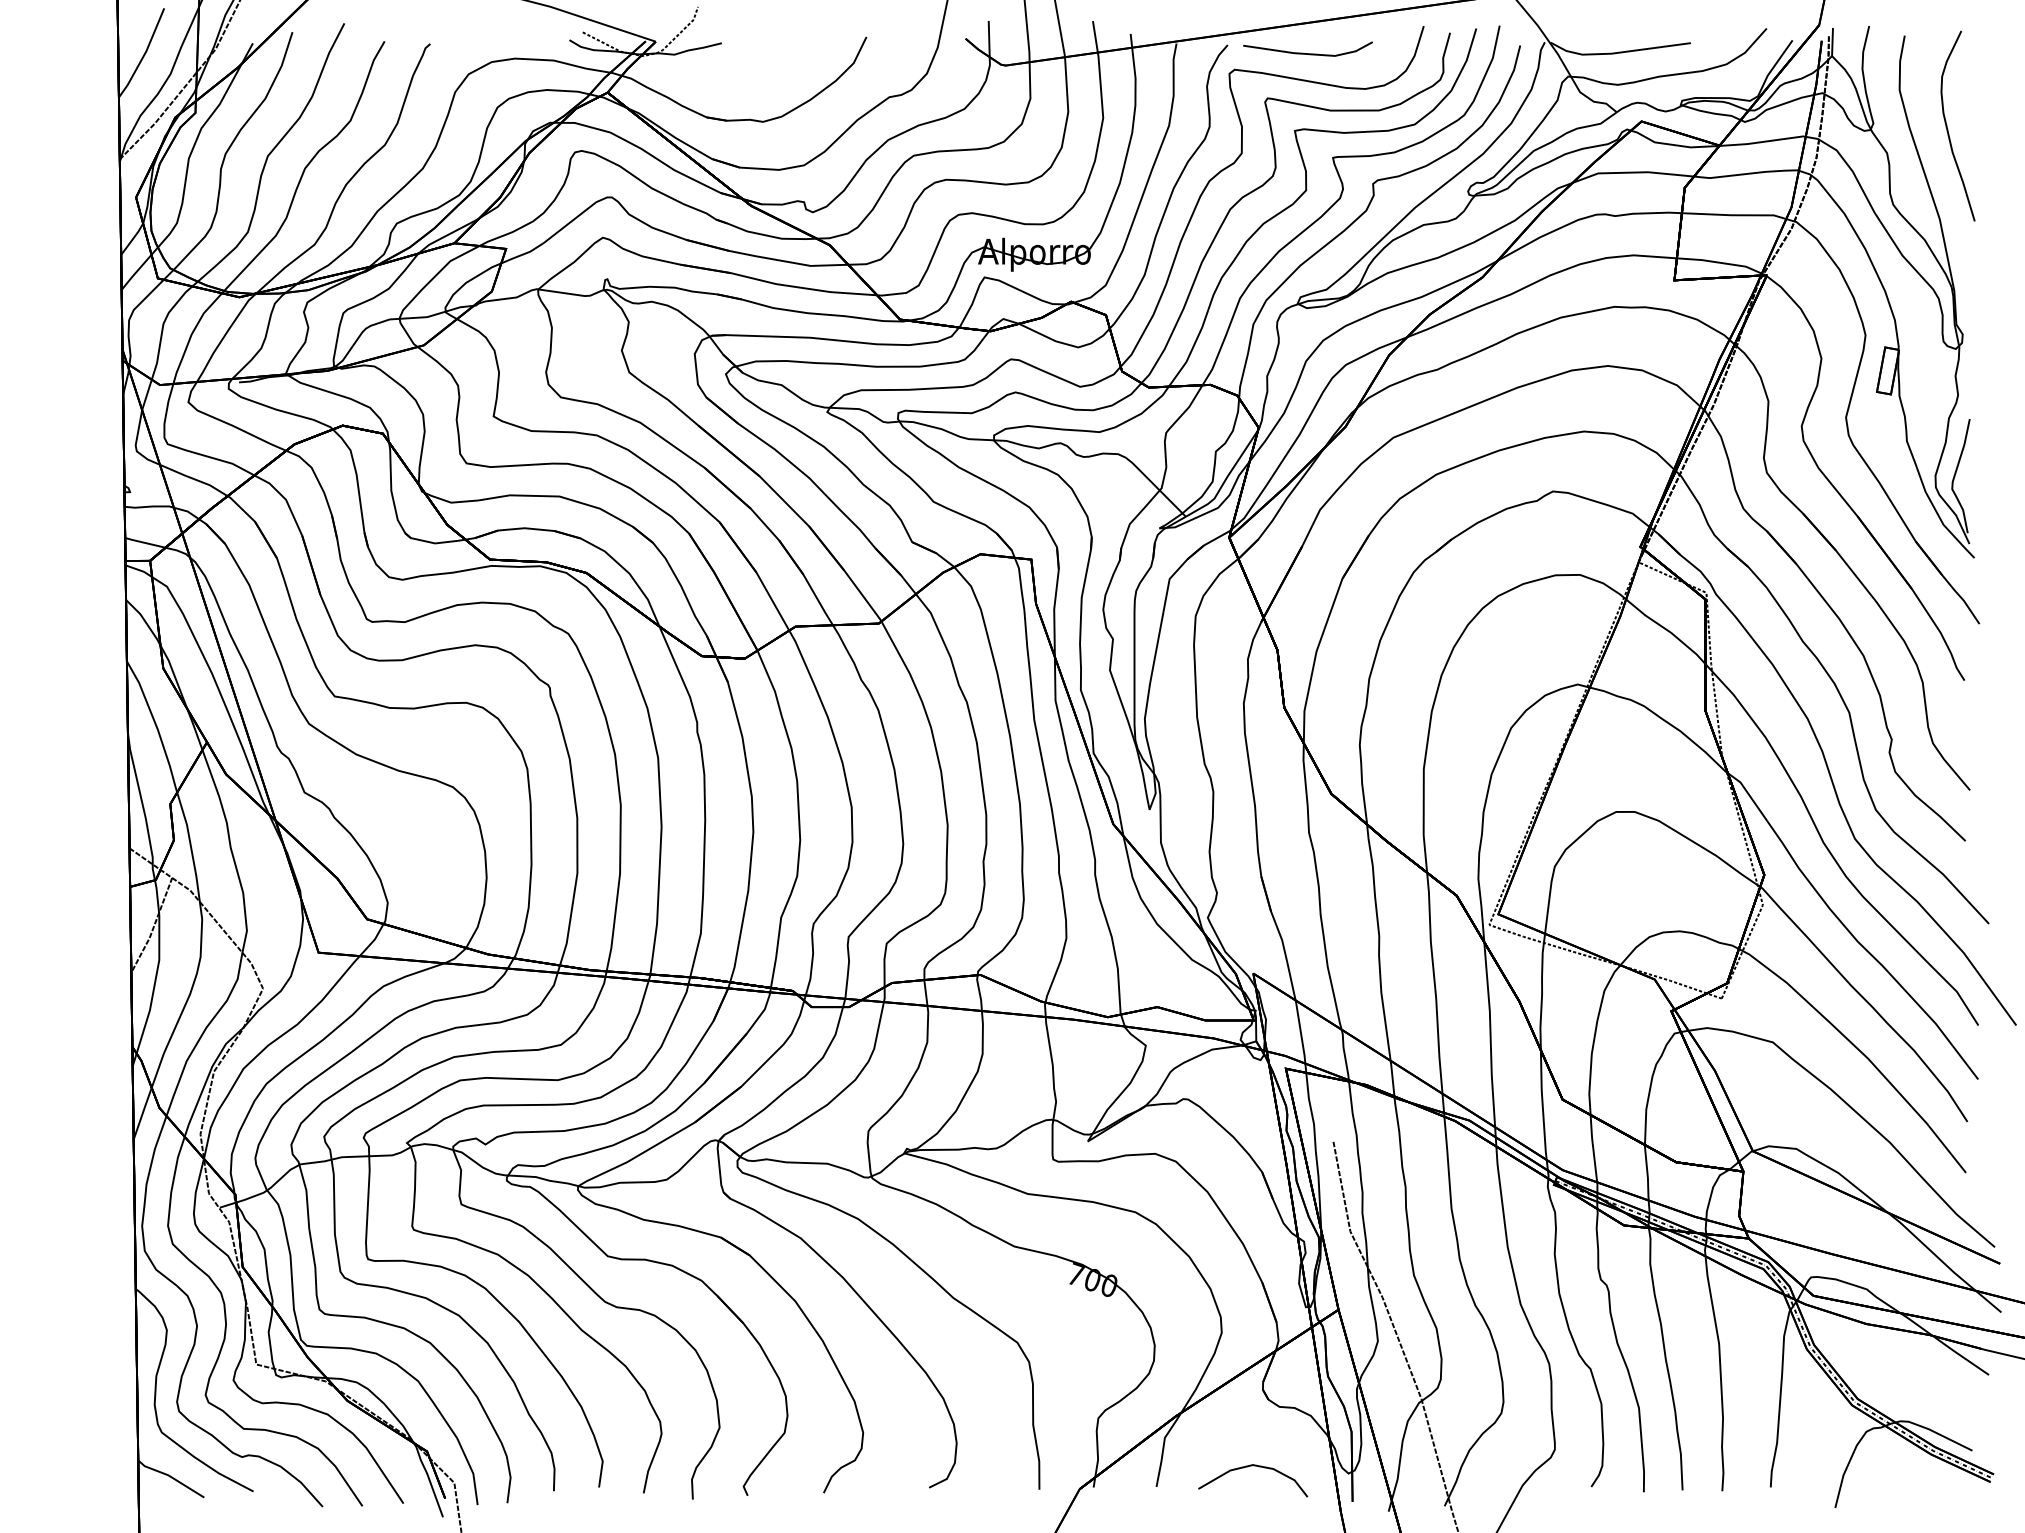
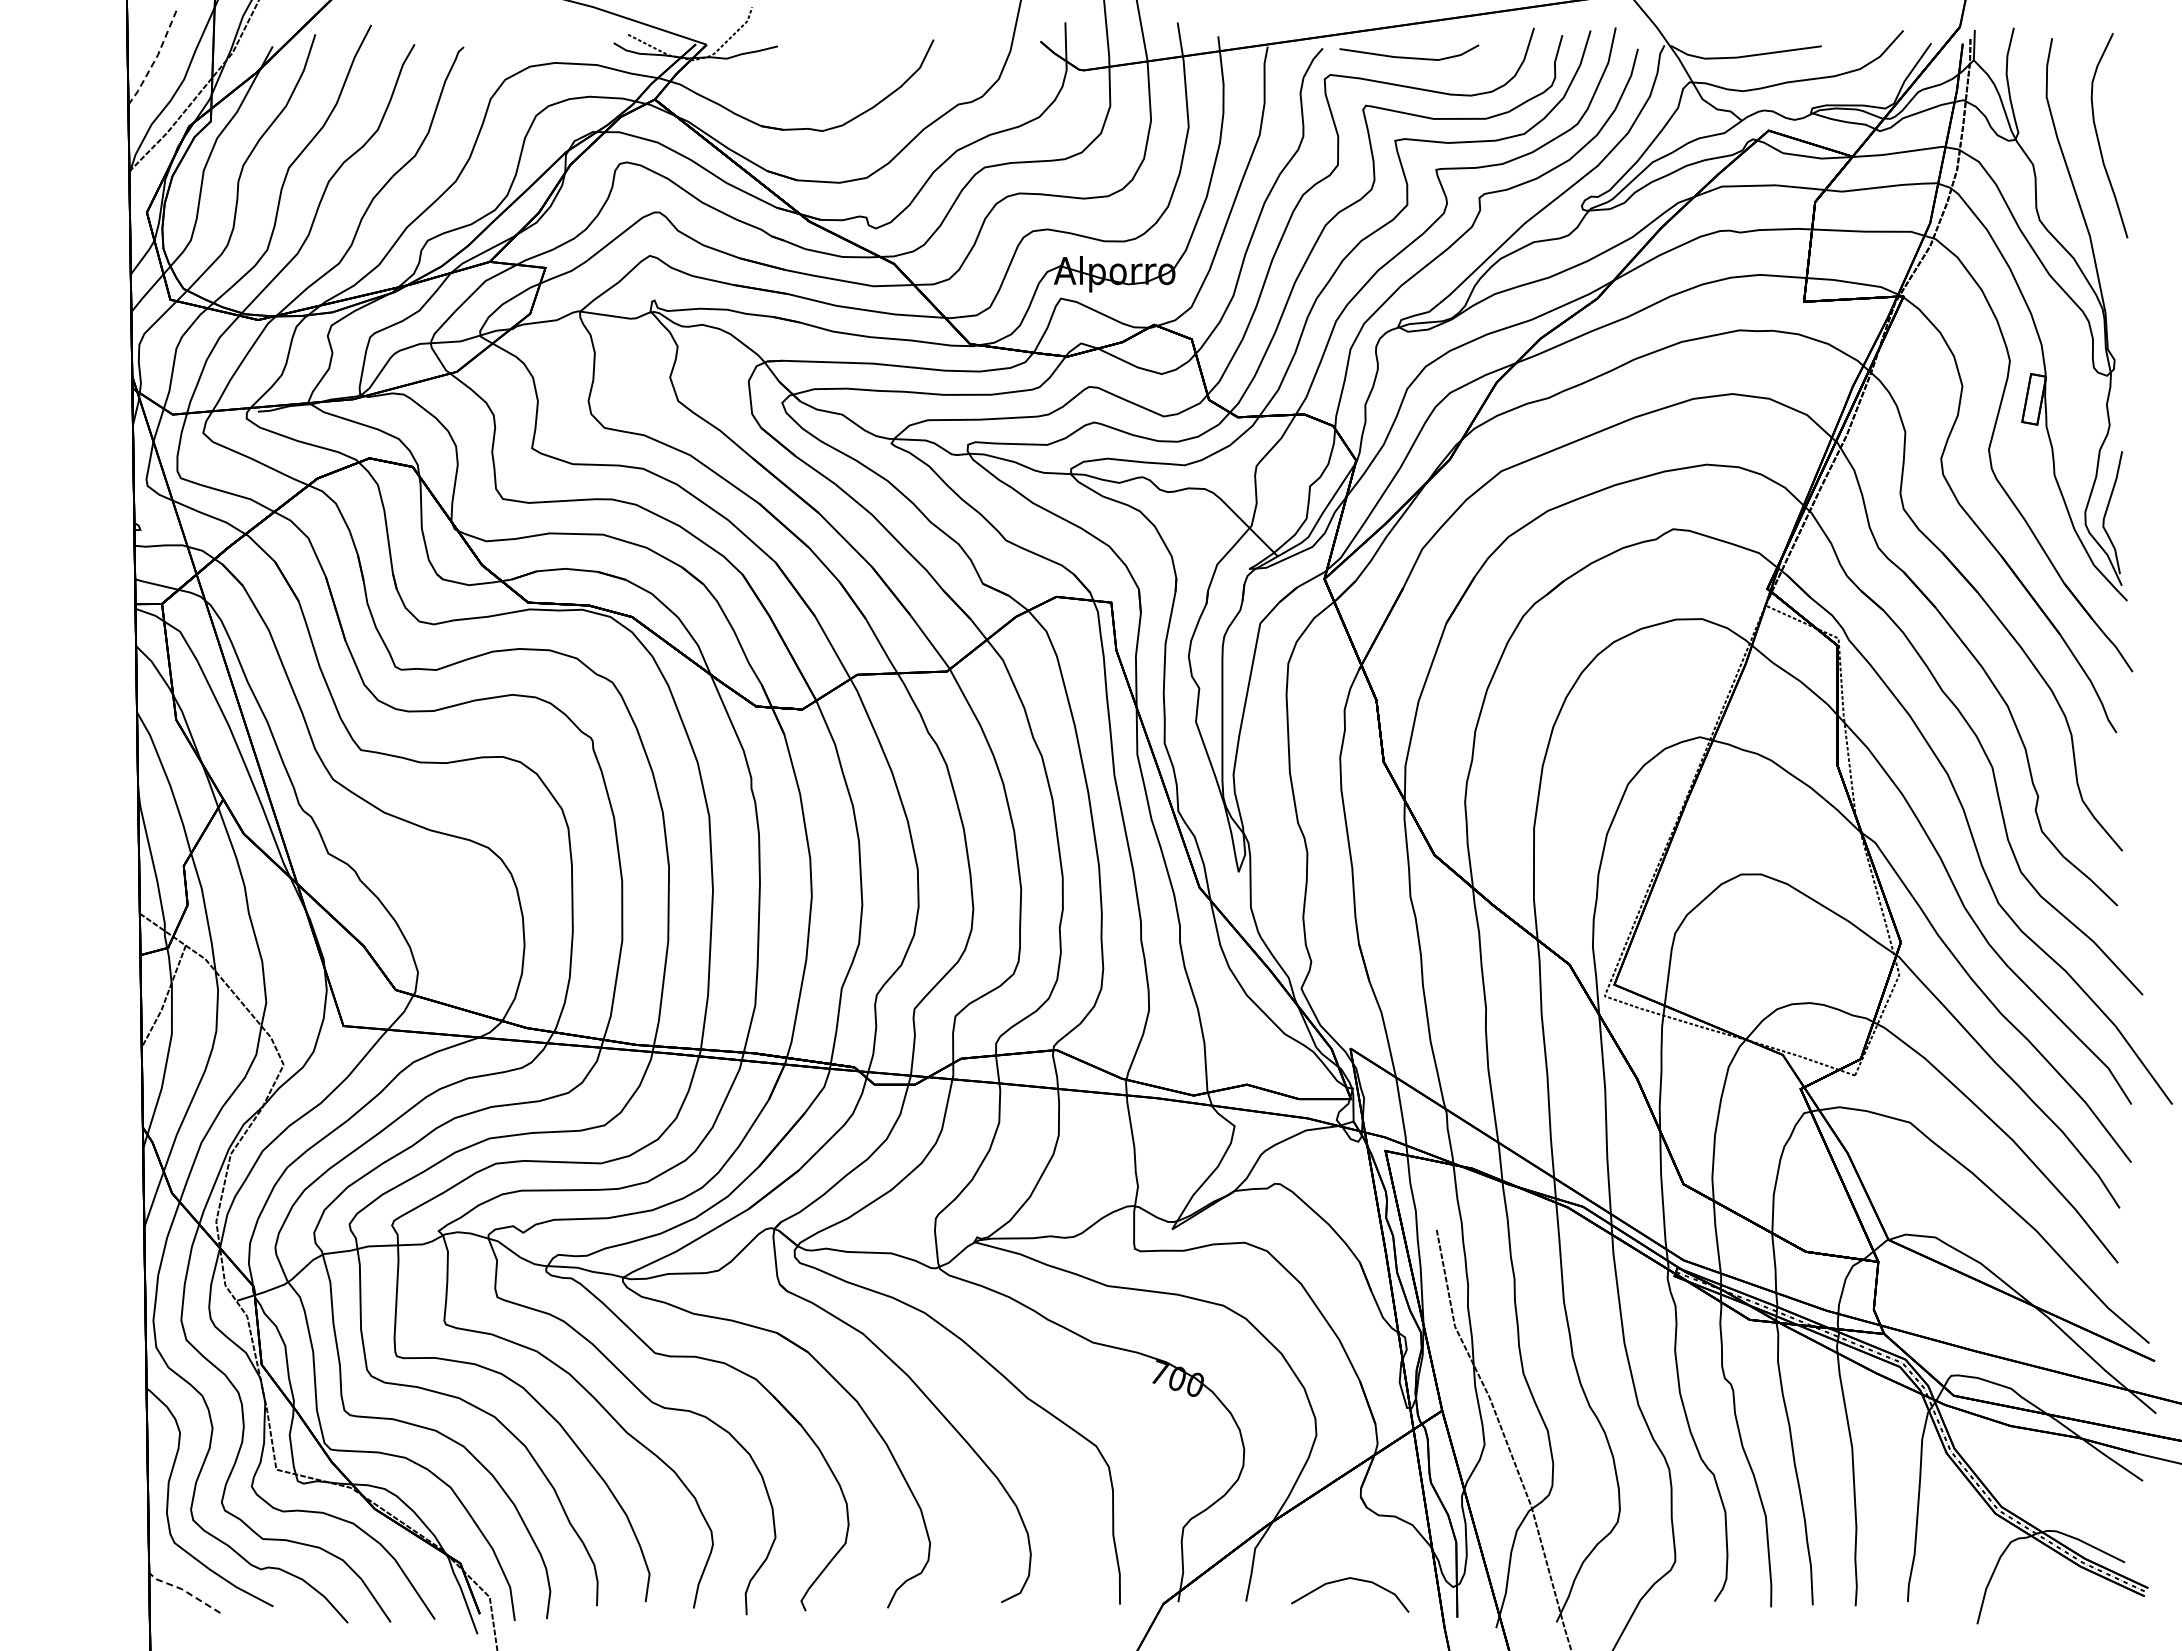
line: (145, 54) -> (156, 58), solid -> dashed
line: (170, 1476) -> (184, 1590), solid -> dashed

